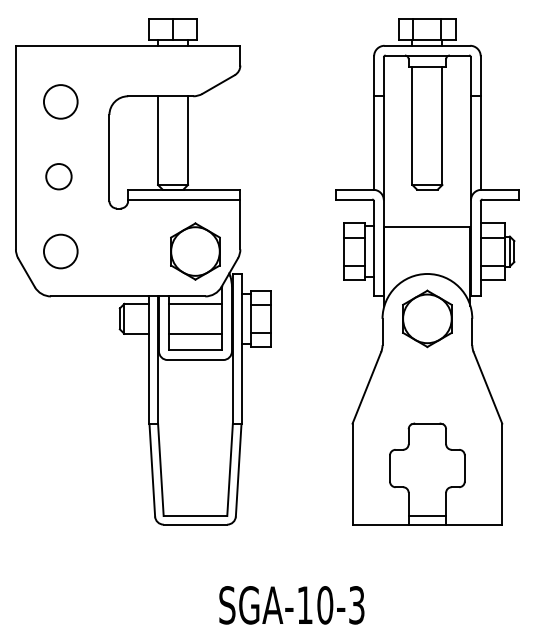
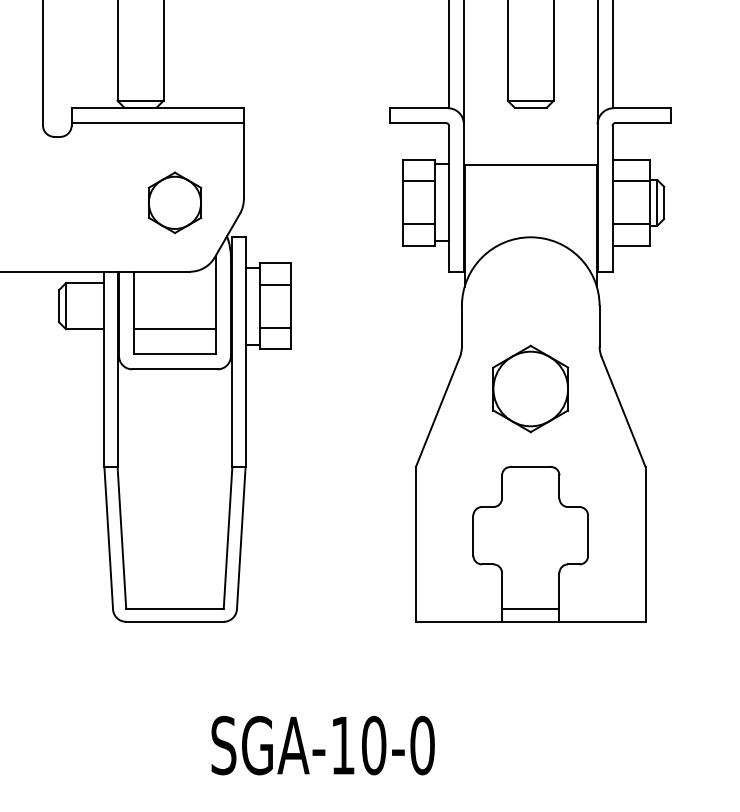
part: (195, 251) -> (175, 202), size x0.7
line: (195, 303) -> (175, 282), removed
part: (427, 318) -> (530, 388), moved
text: (356, 605) -> (421, 745), SGA-10-3 -> SGA-10-0

